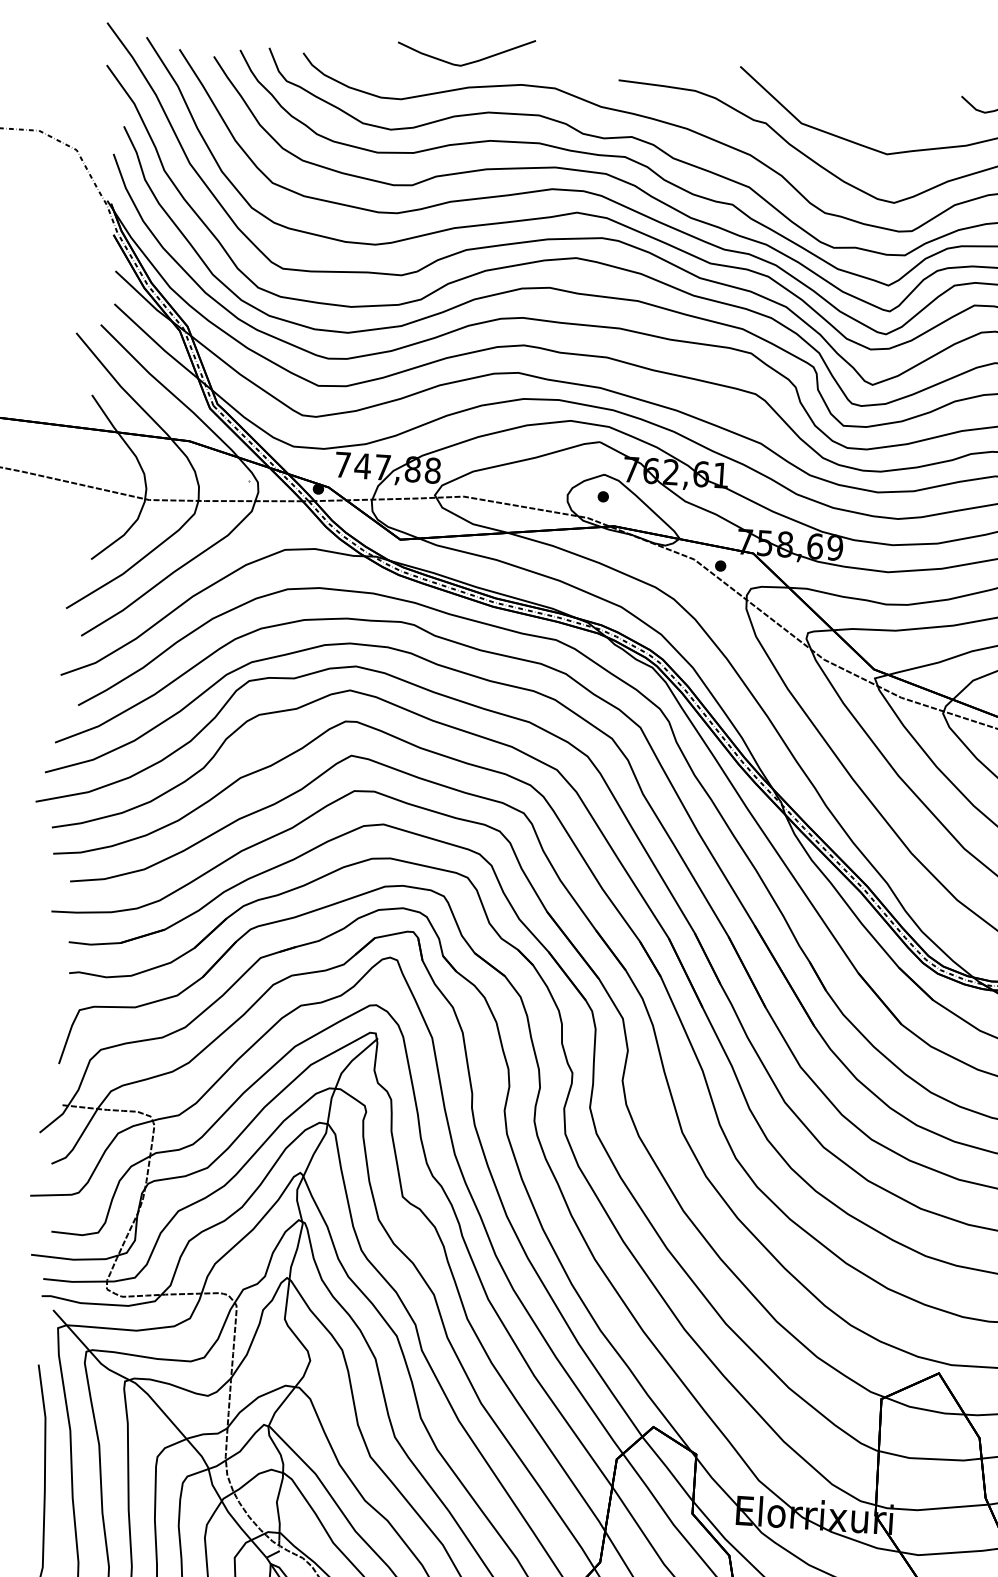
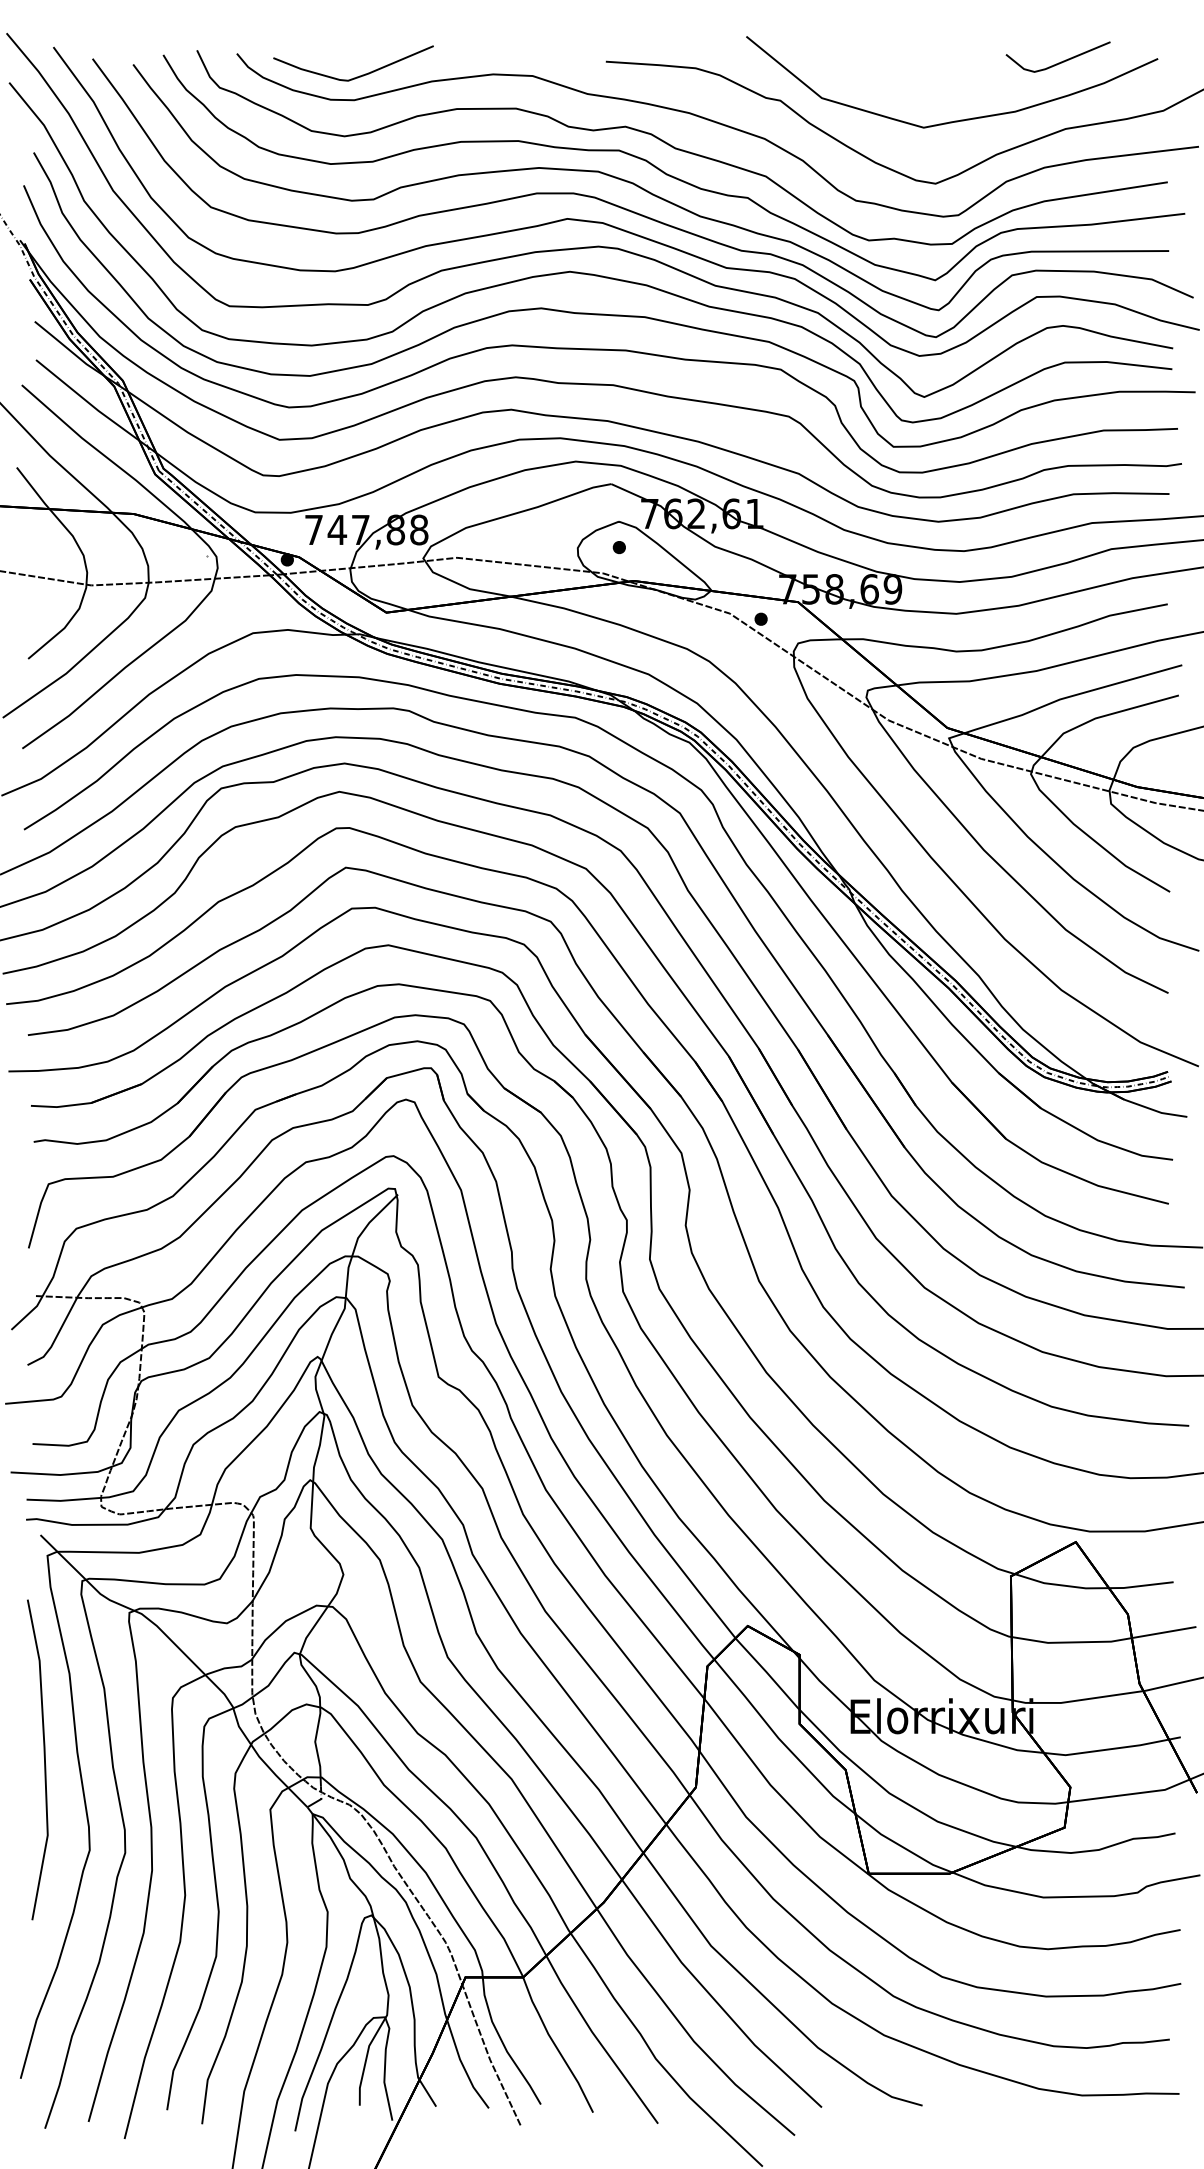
curve: (468, 62) -> (356, 76), moved

